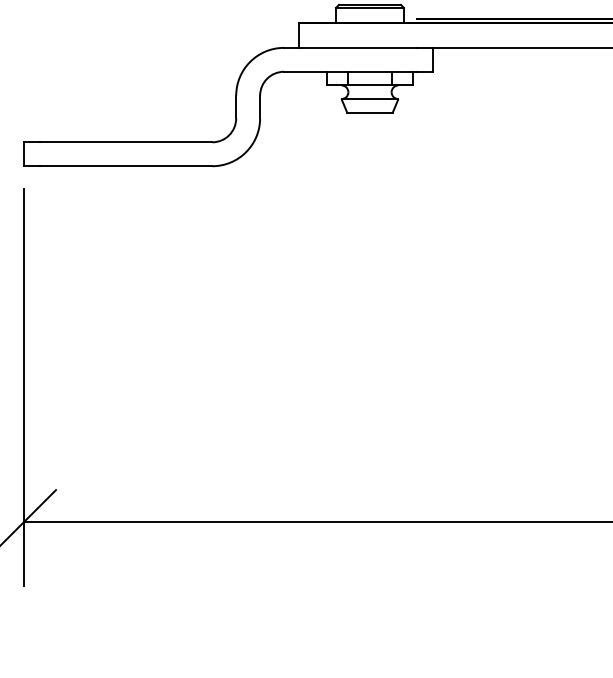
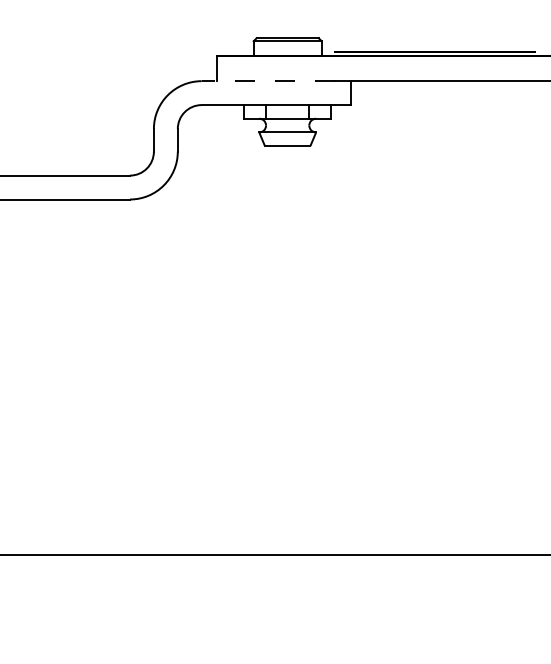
line: (350, 47) -> (268, 80), solid -> dashed

